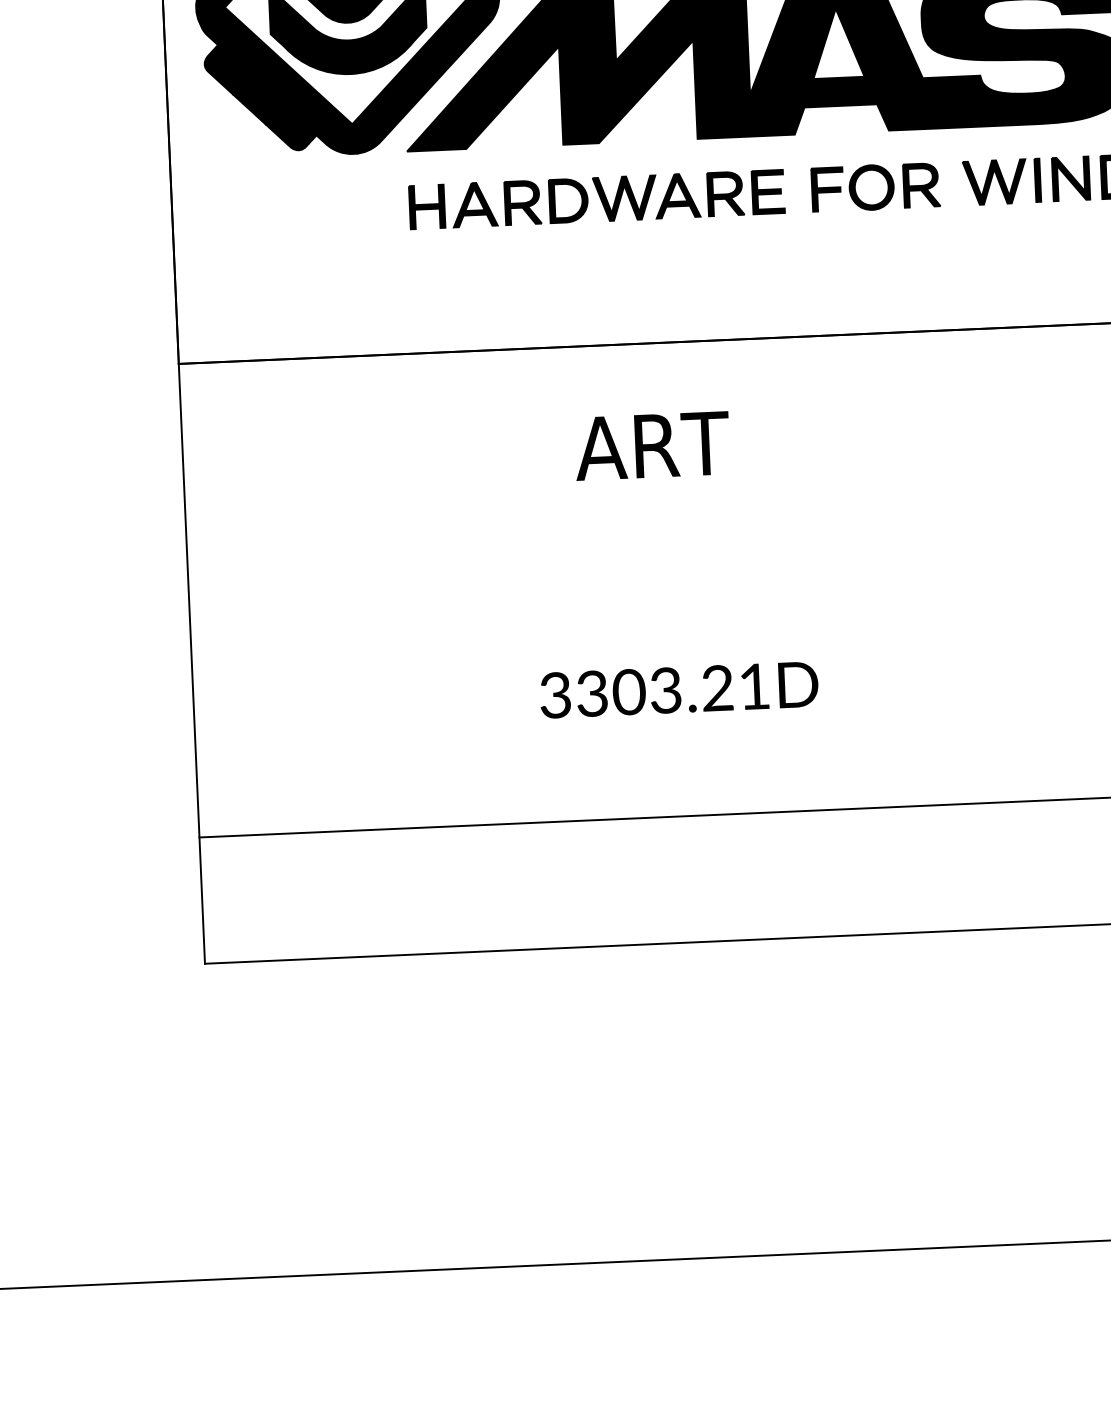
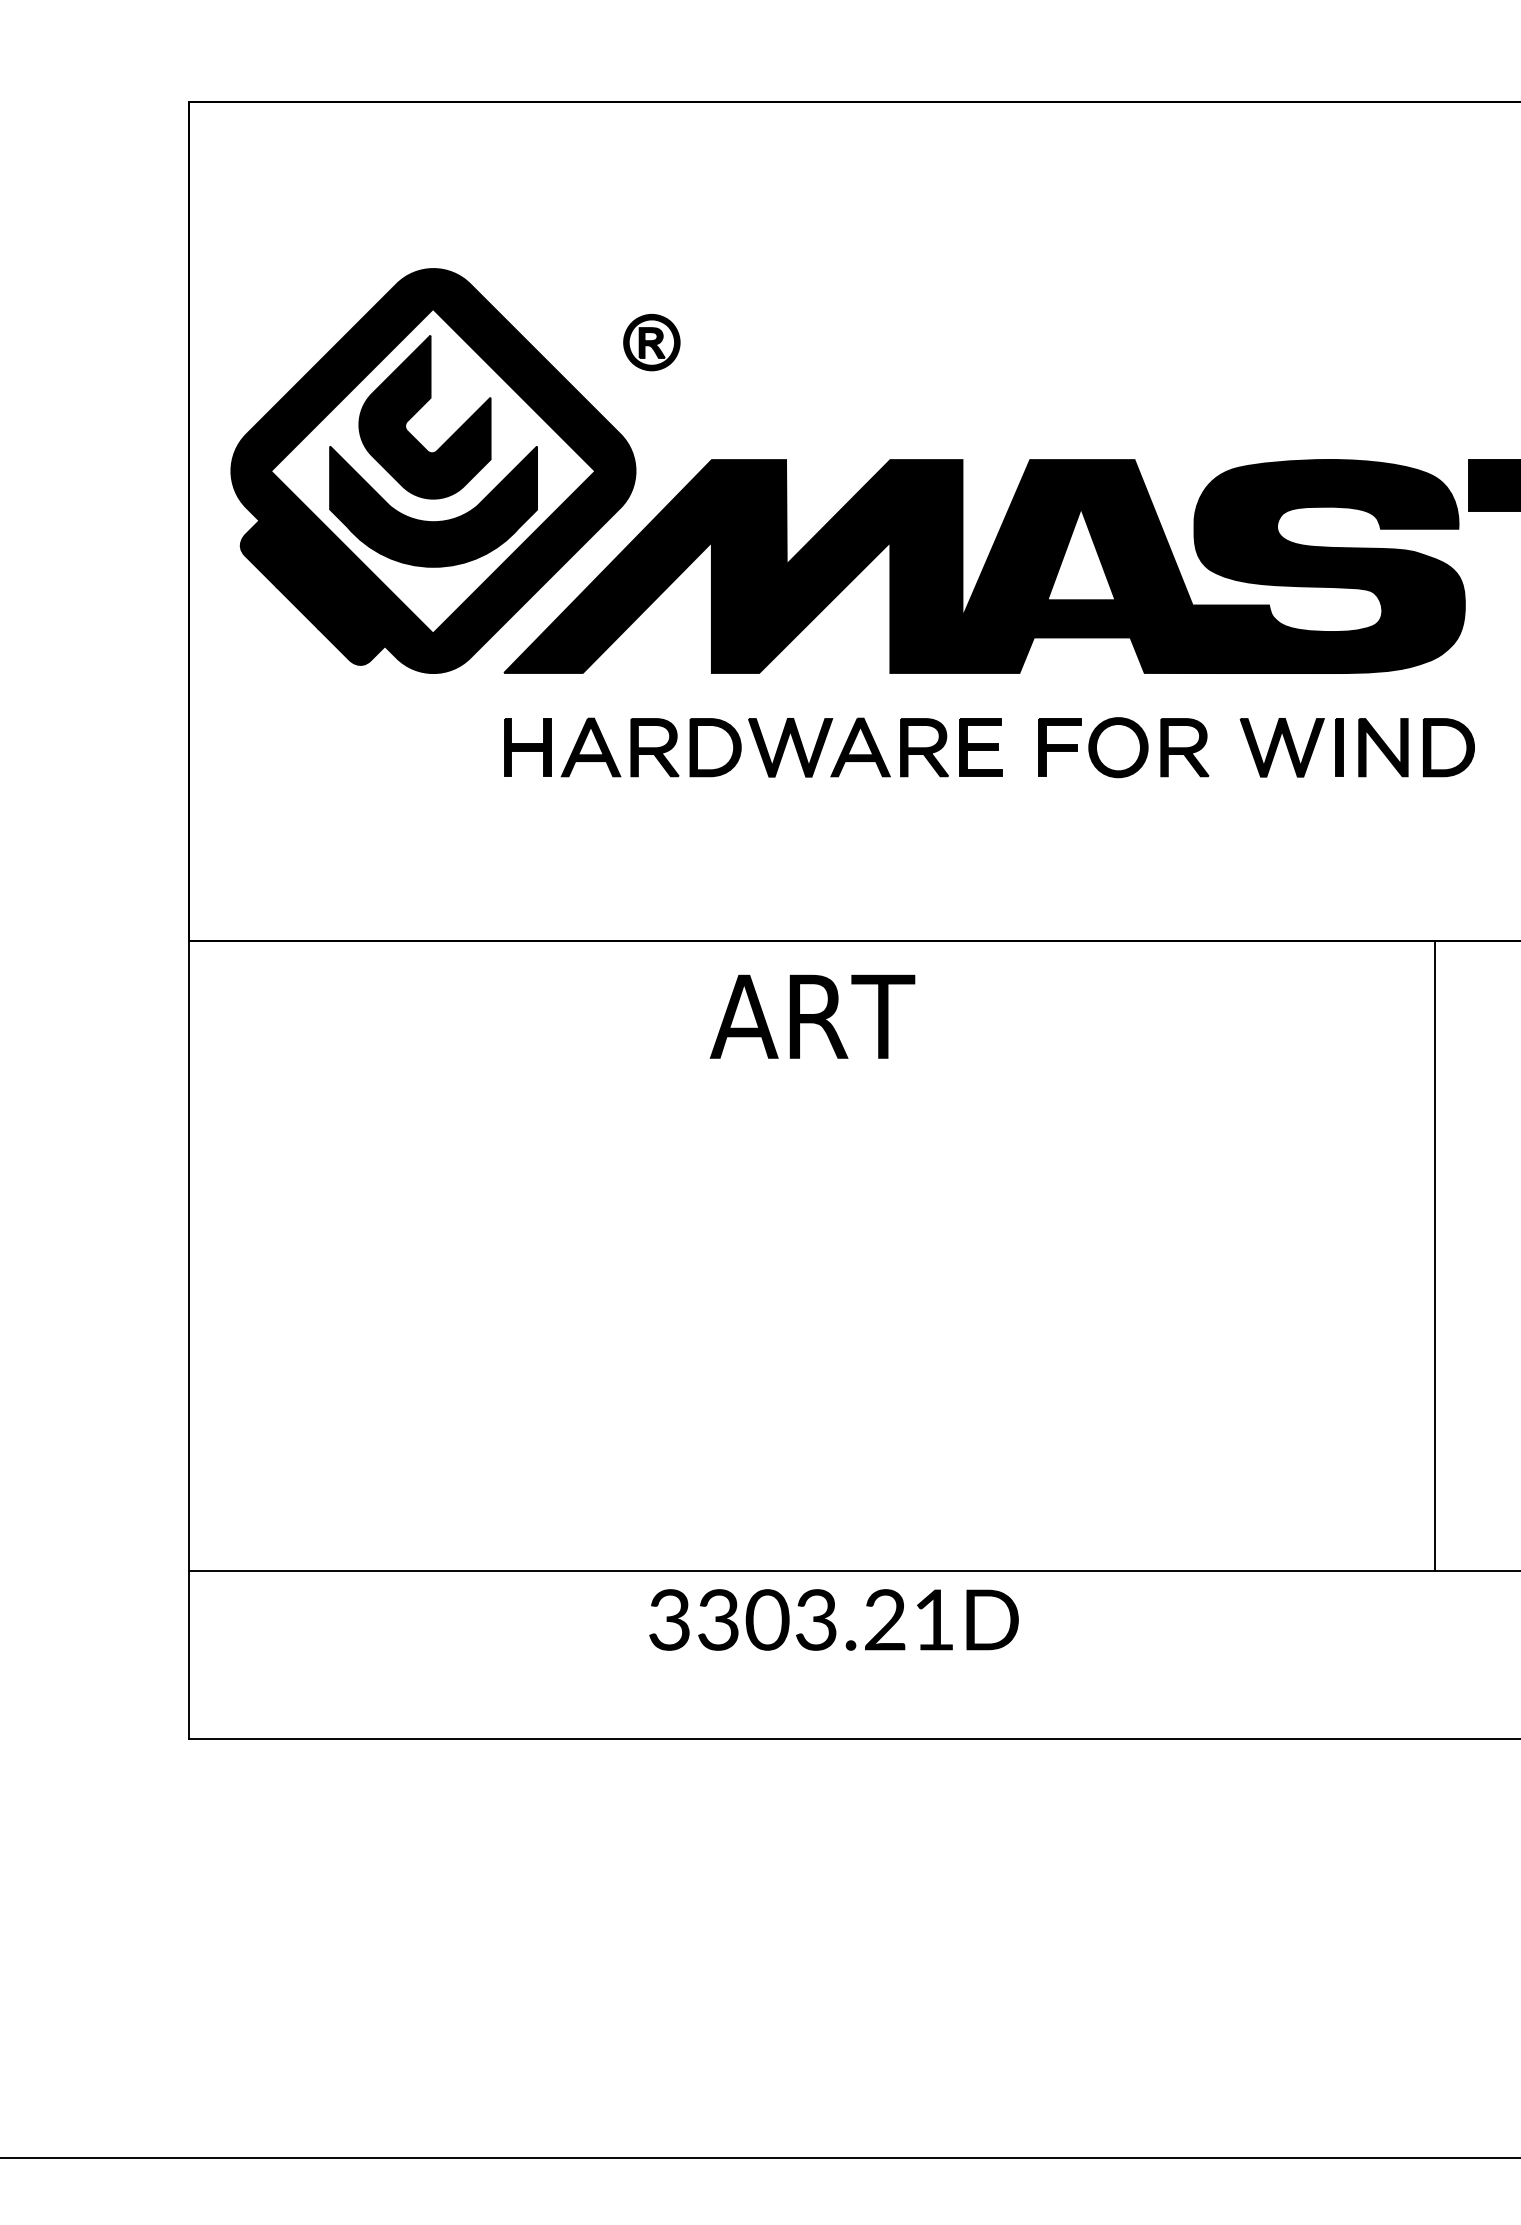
text: (652, 445) -> (812, 1016), moved
text: (678, 689) -> (833, 1619), moved

